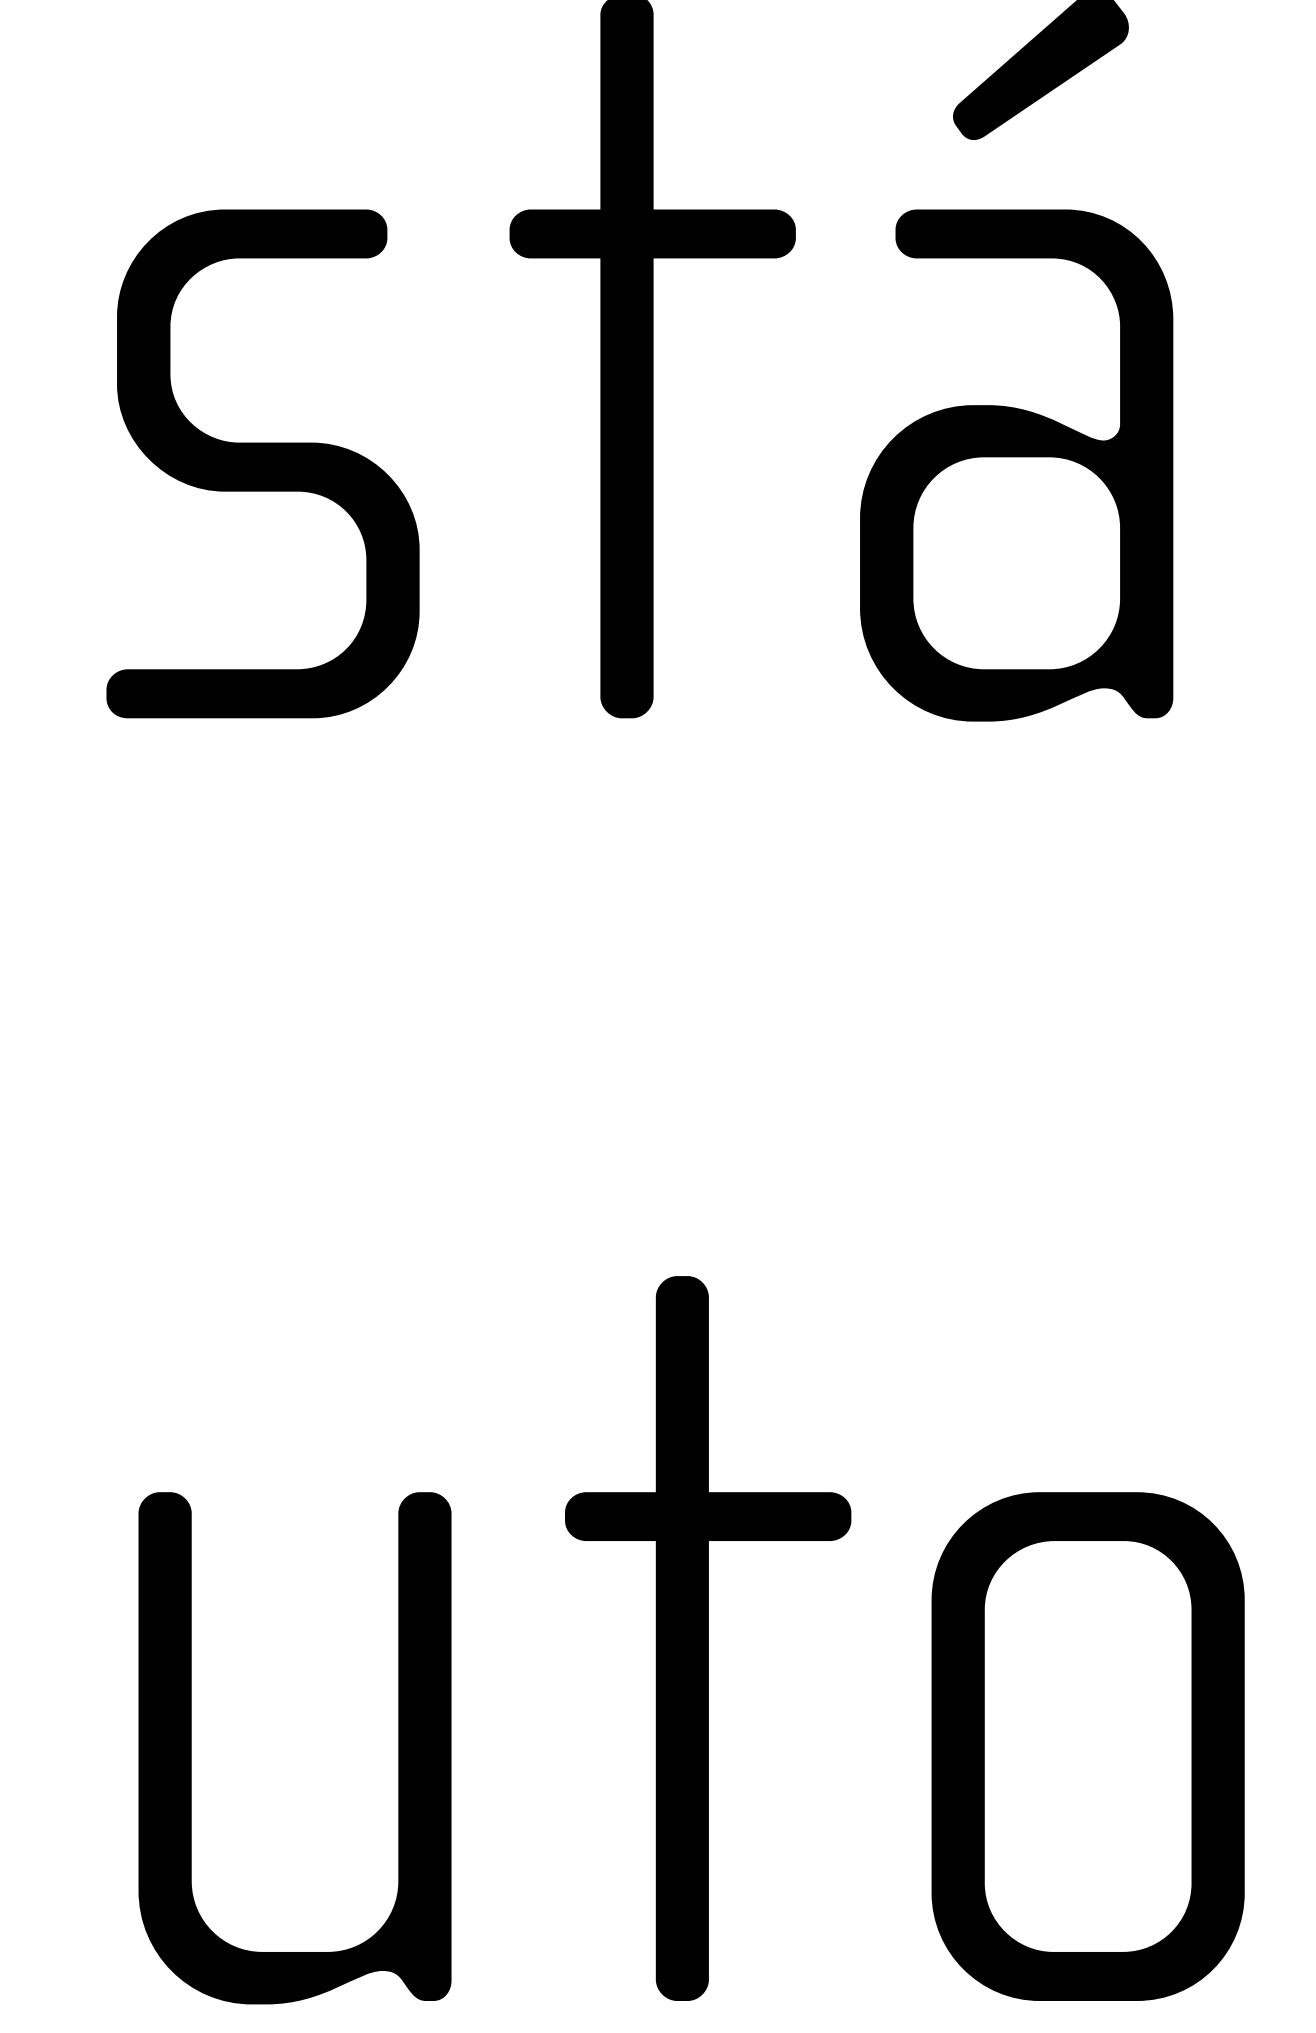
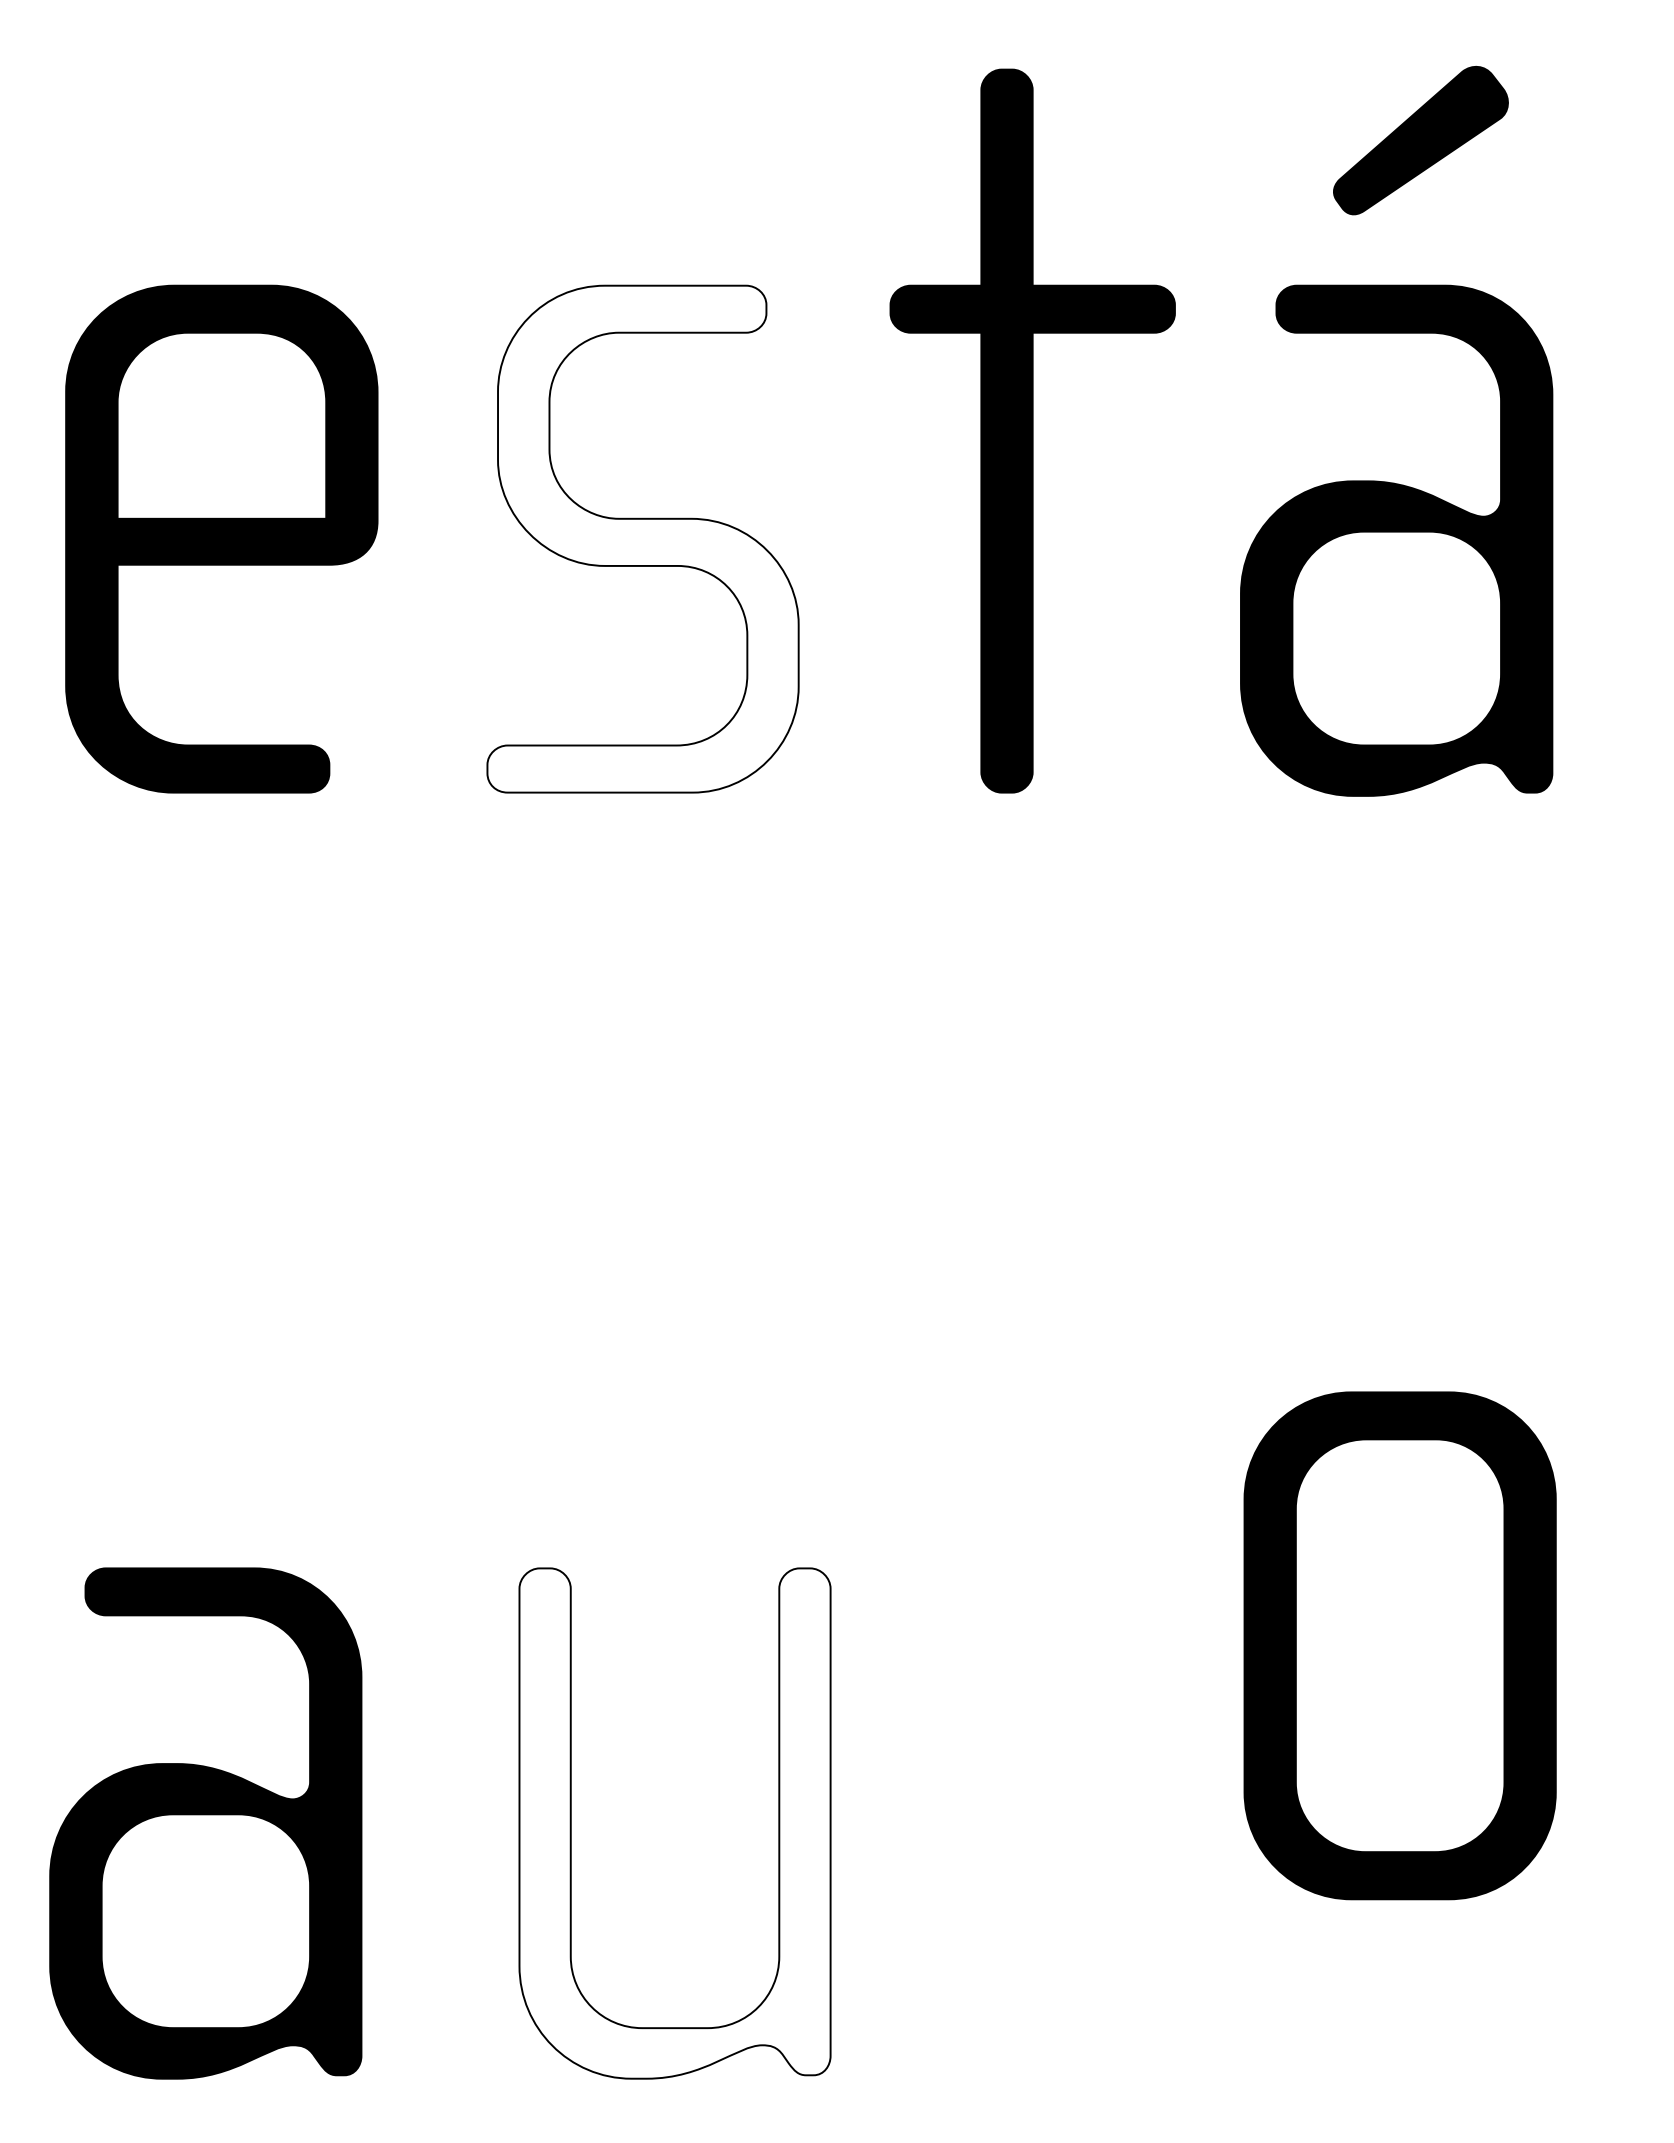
fill: (262, 463) -> (642, 538), removed
part: (708, 1638) -> (1088, 1713), removed
part: (1087, 1746) -> (1399, 1645), moved
fill: (294, 1748) -> (674, 1823), removed

